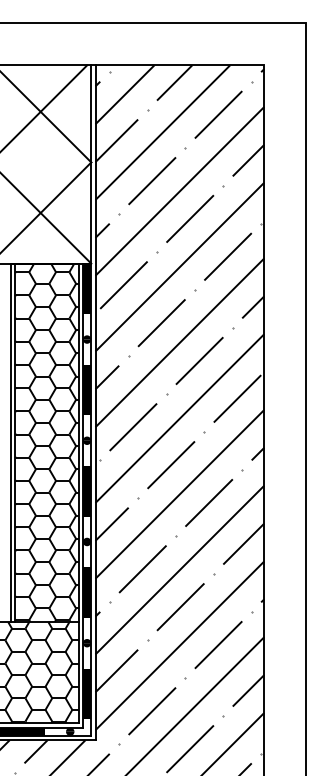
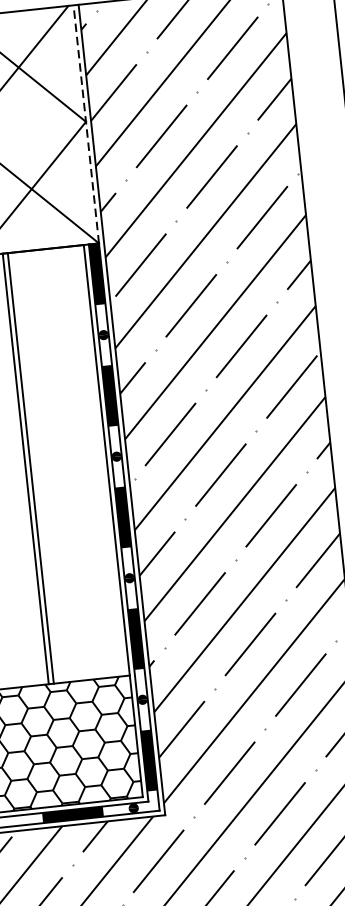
line: (91, 164) -> (86, 124), solid -> dashed
hatch: (46, 442) -> (68, 463), removed

